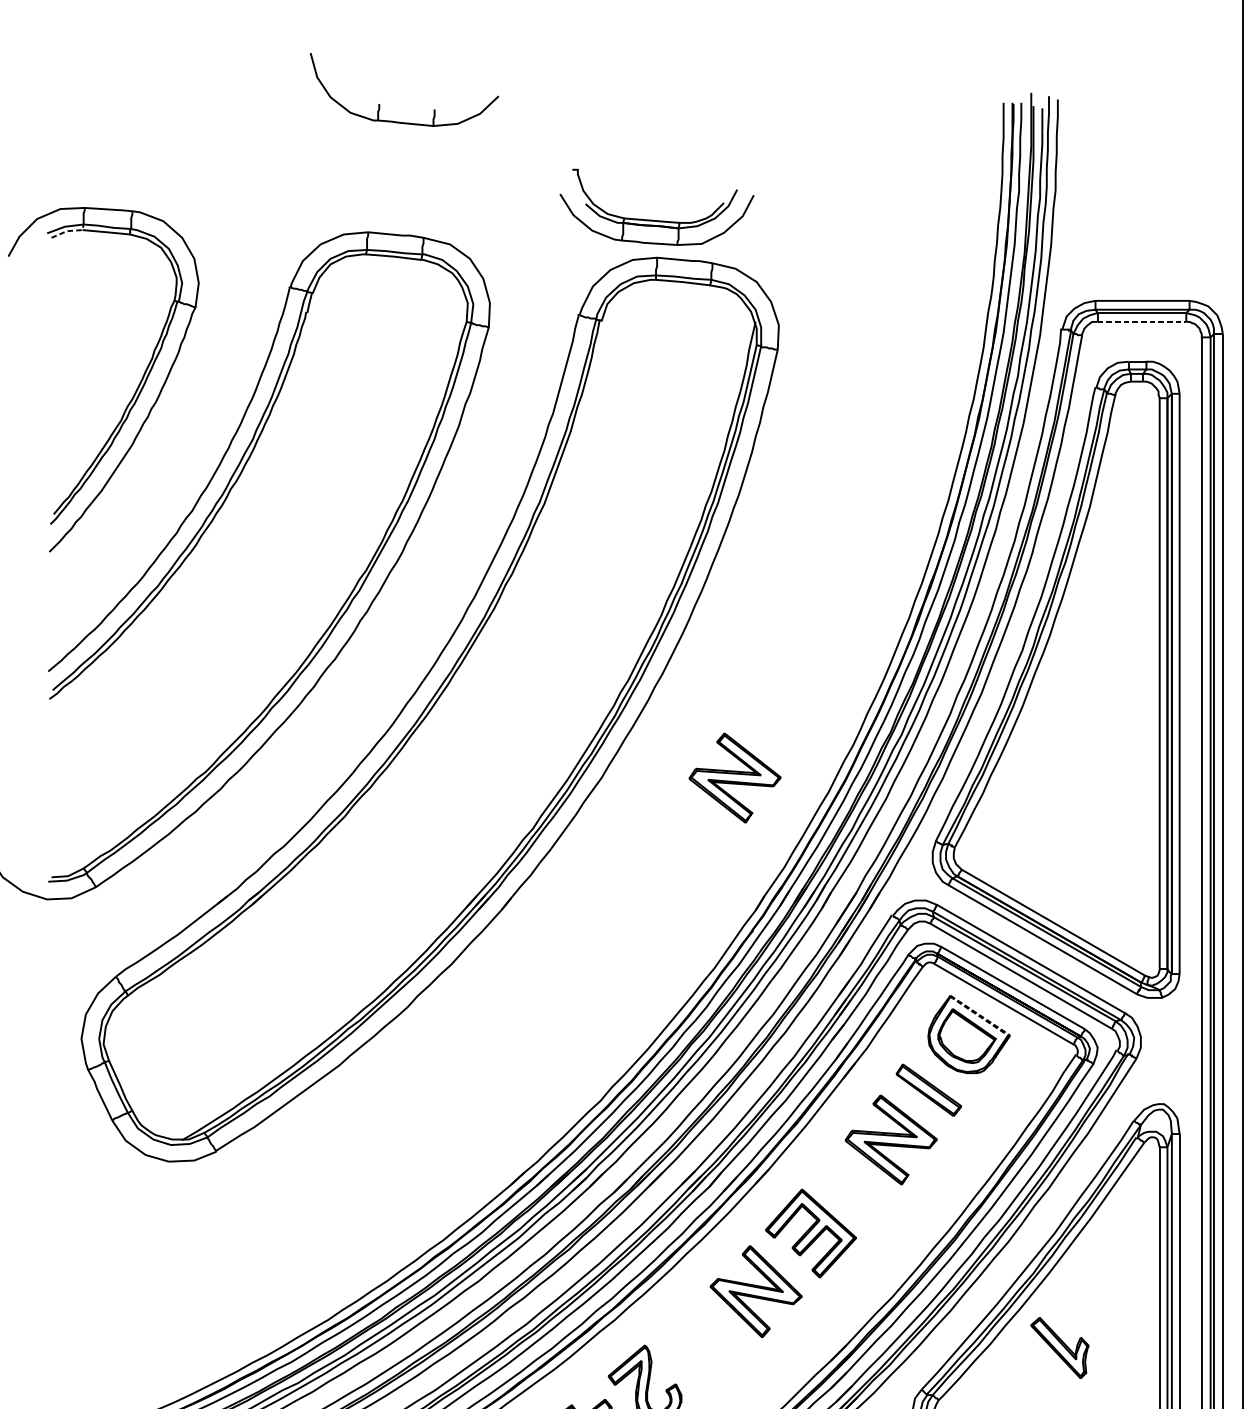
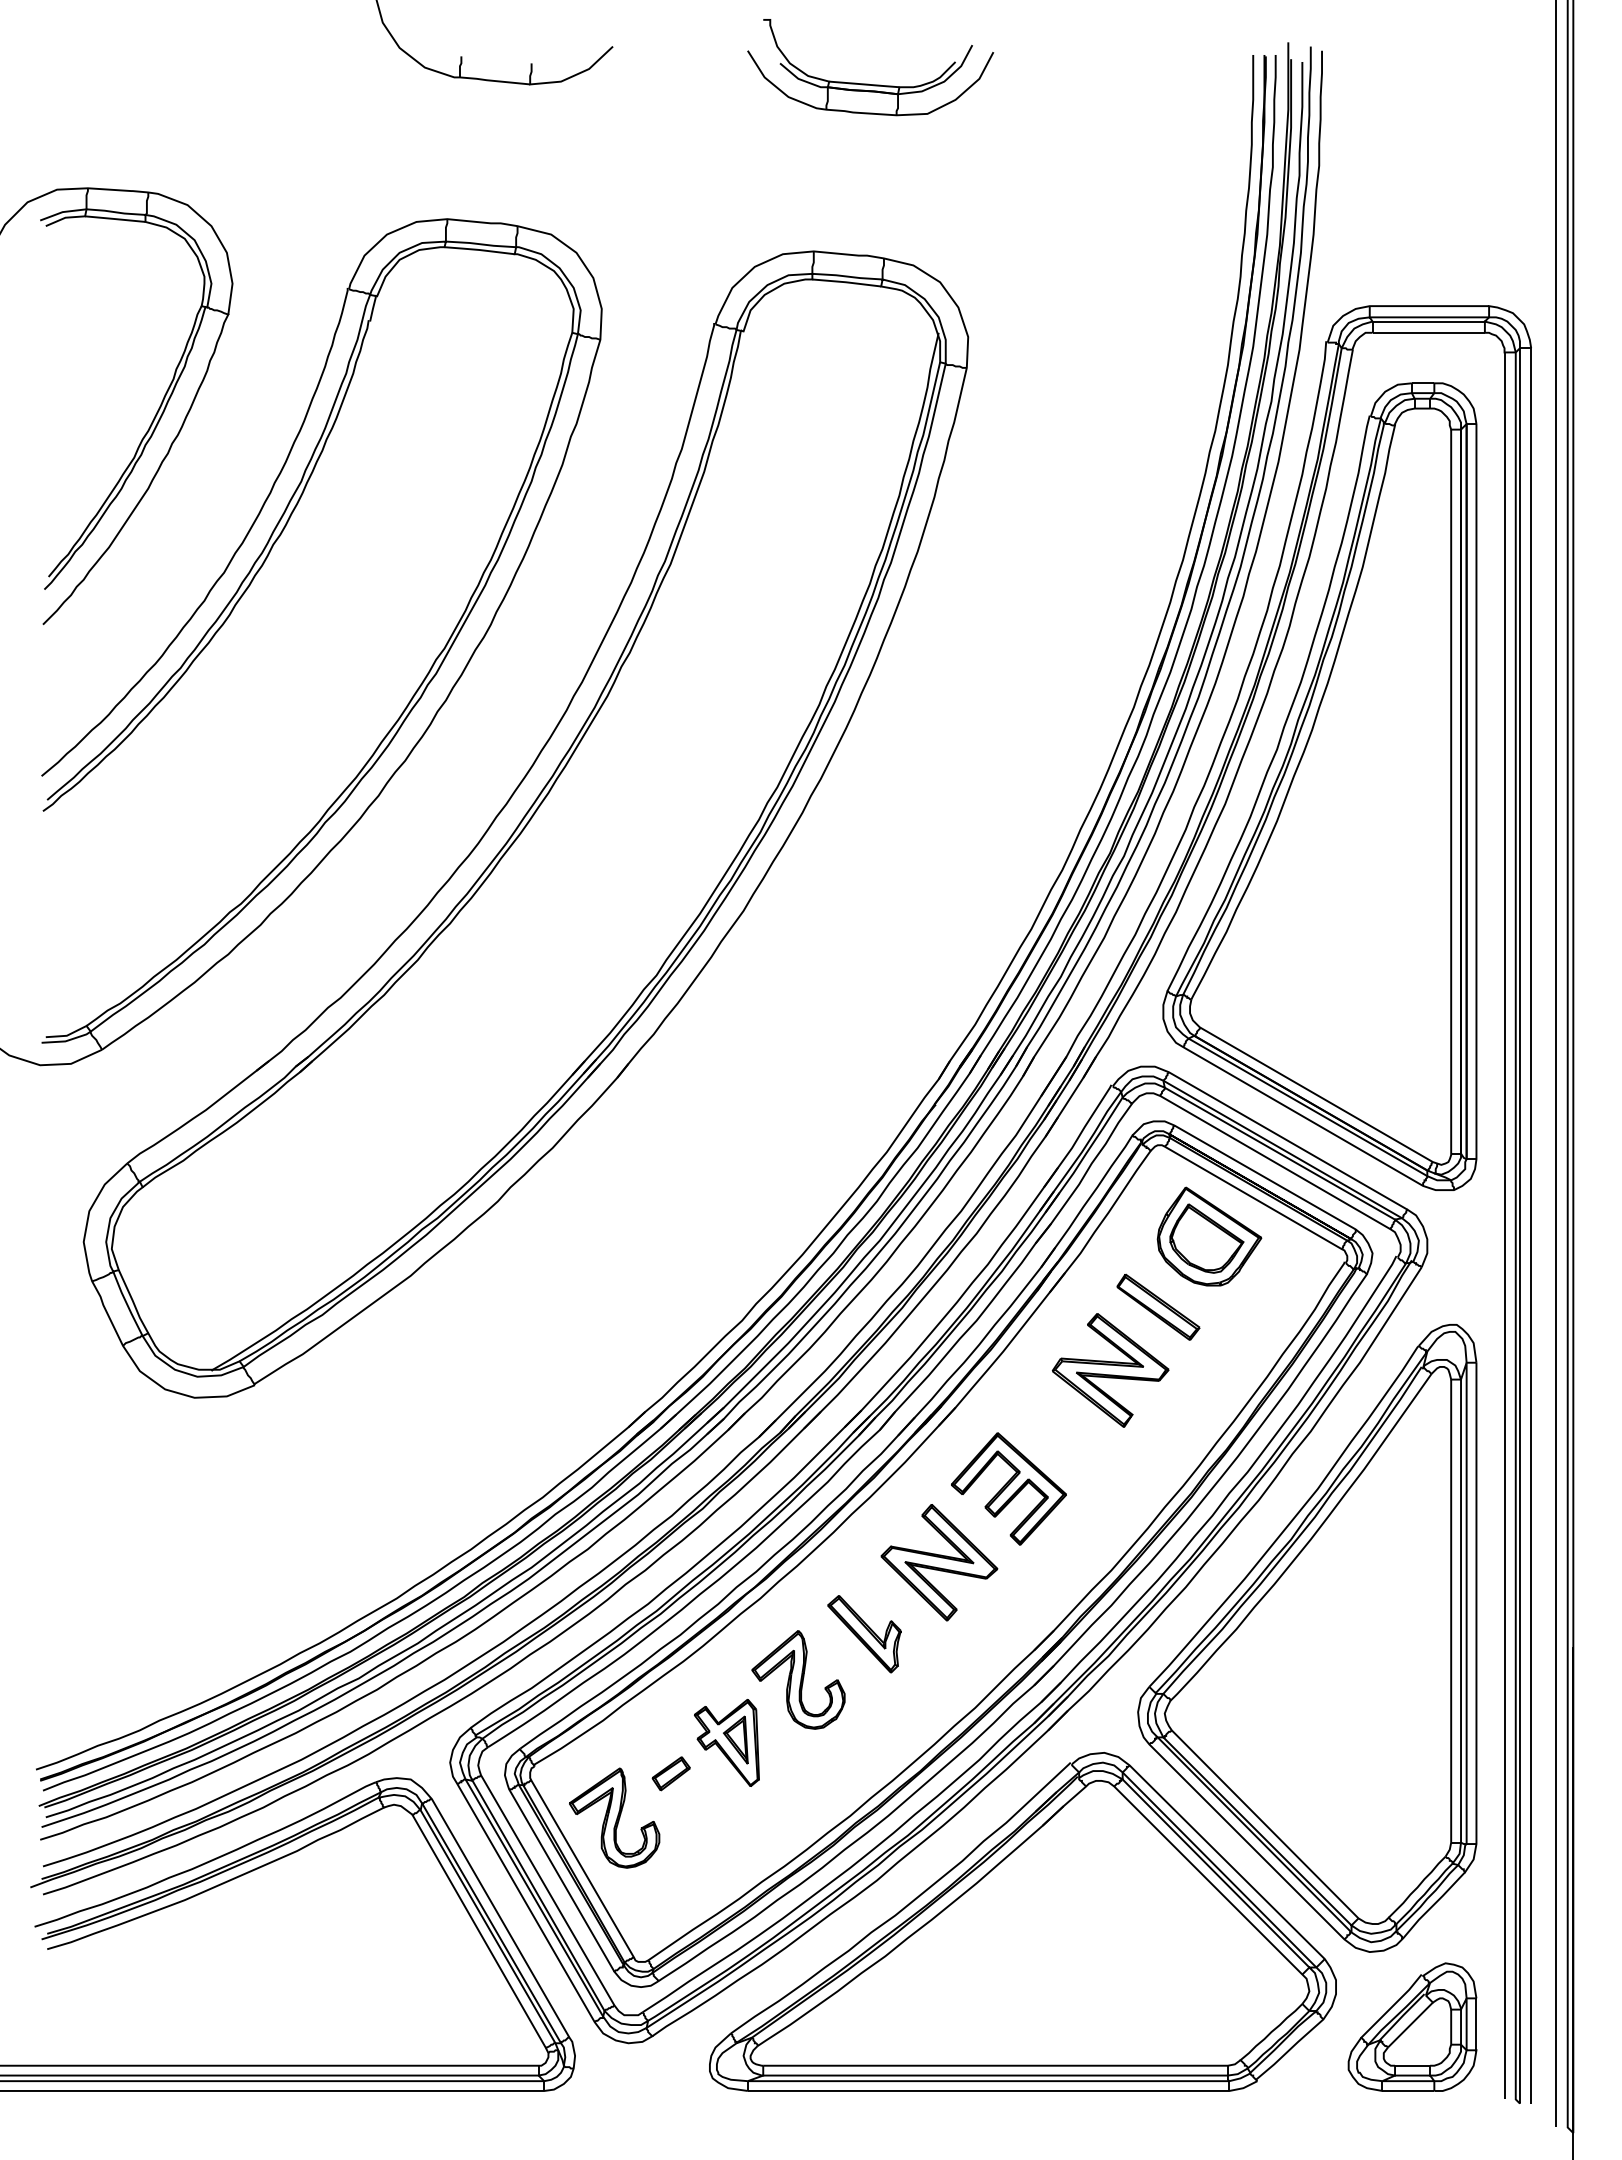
part: (655, 219) -> (868, 83), moved
line: (69, 230) -> (68, 217), dashed -> solid
line: (1142, 321) -> (1429, 332), dashed -> solid
part: (734, 778) -> (912, 911), removed
line: (1010, 1035) -> (1261, 1237), dashed -> solid
part: (1059, 1348) -> (864, 1634), moved

